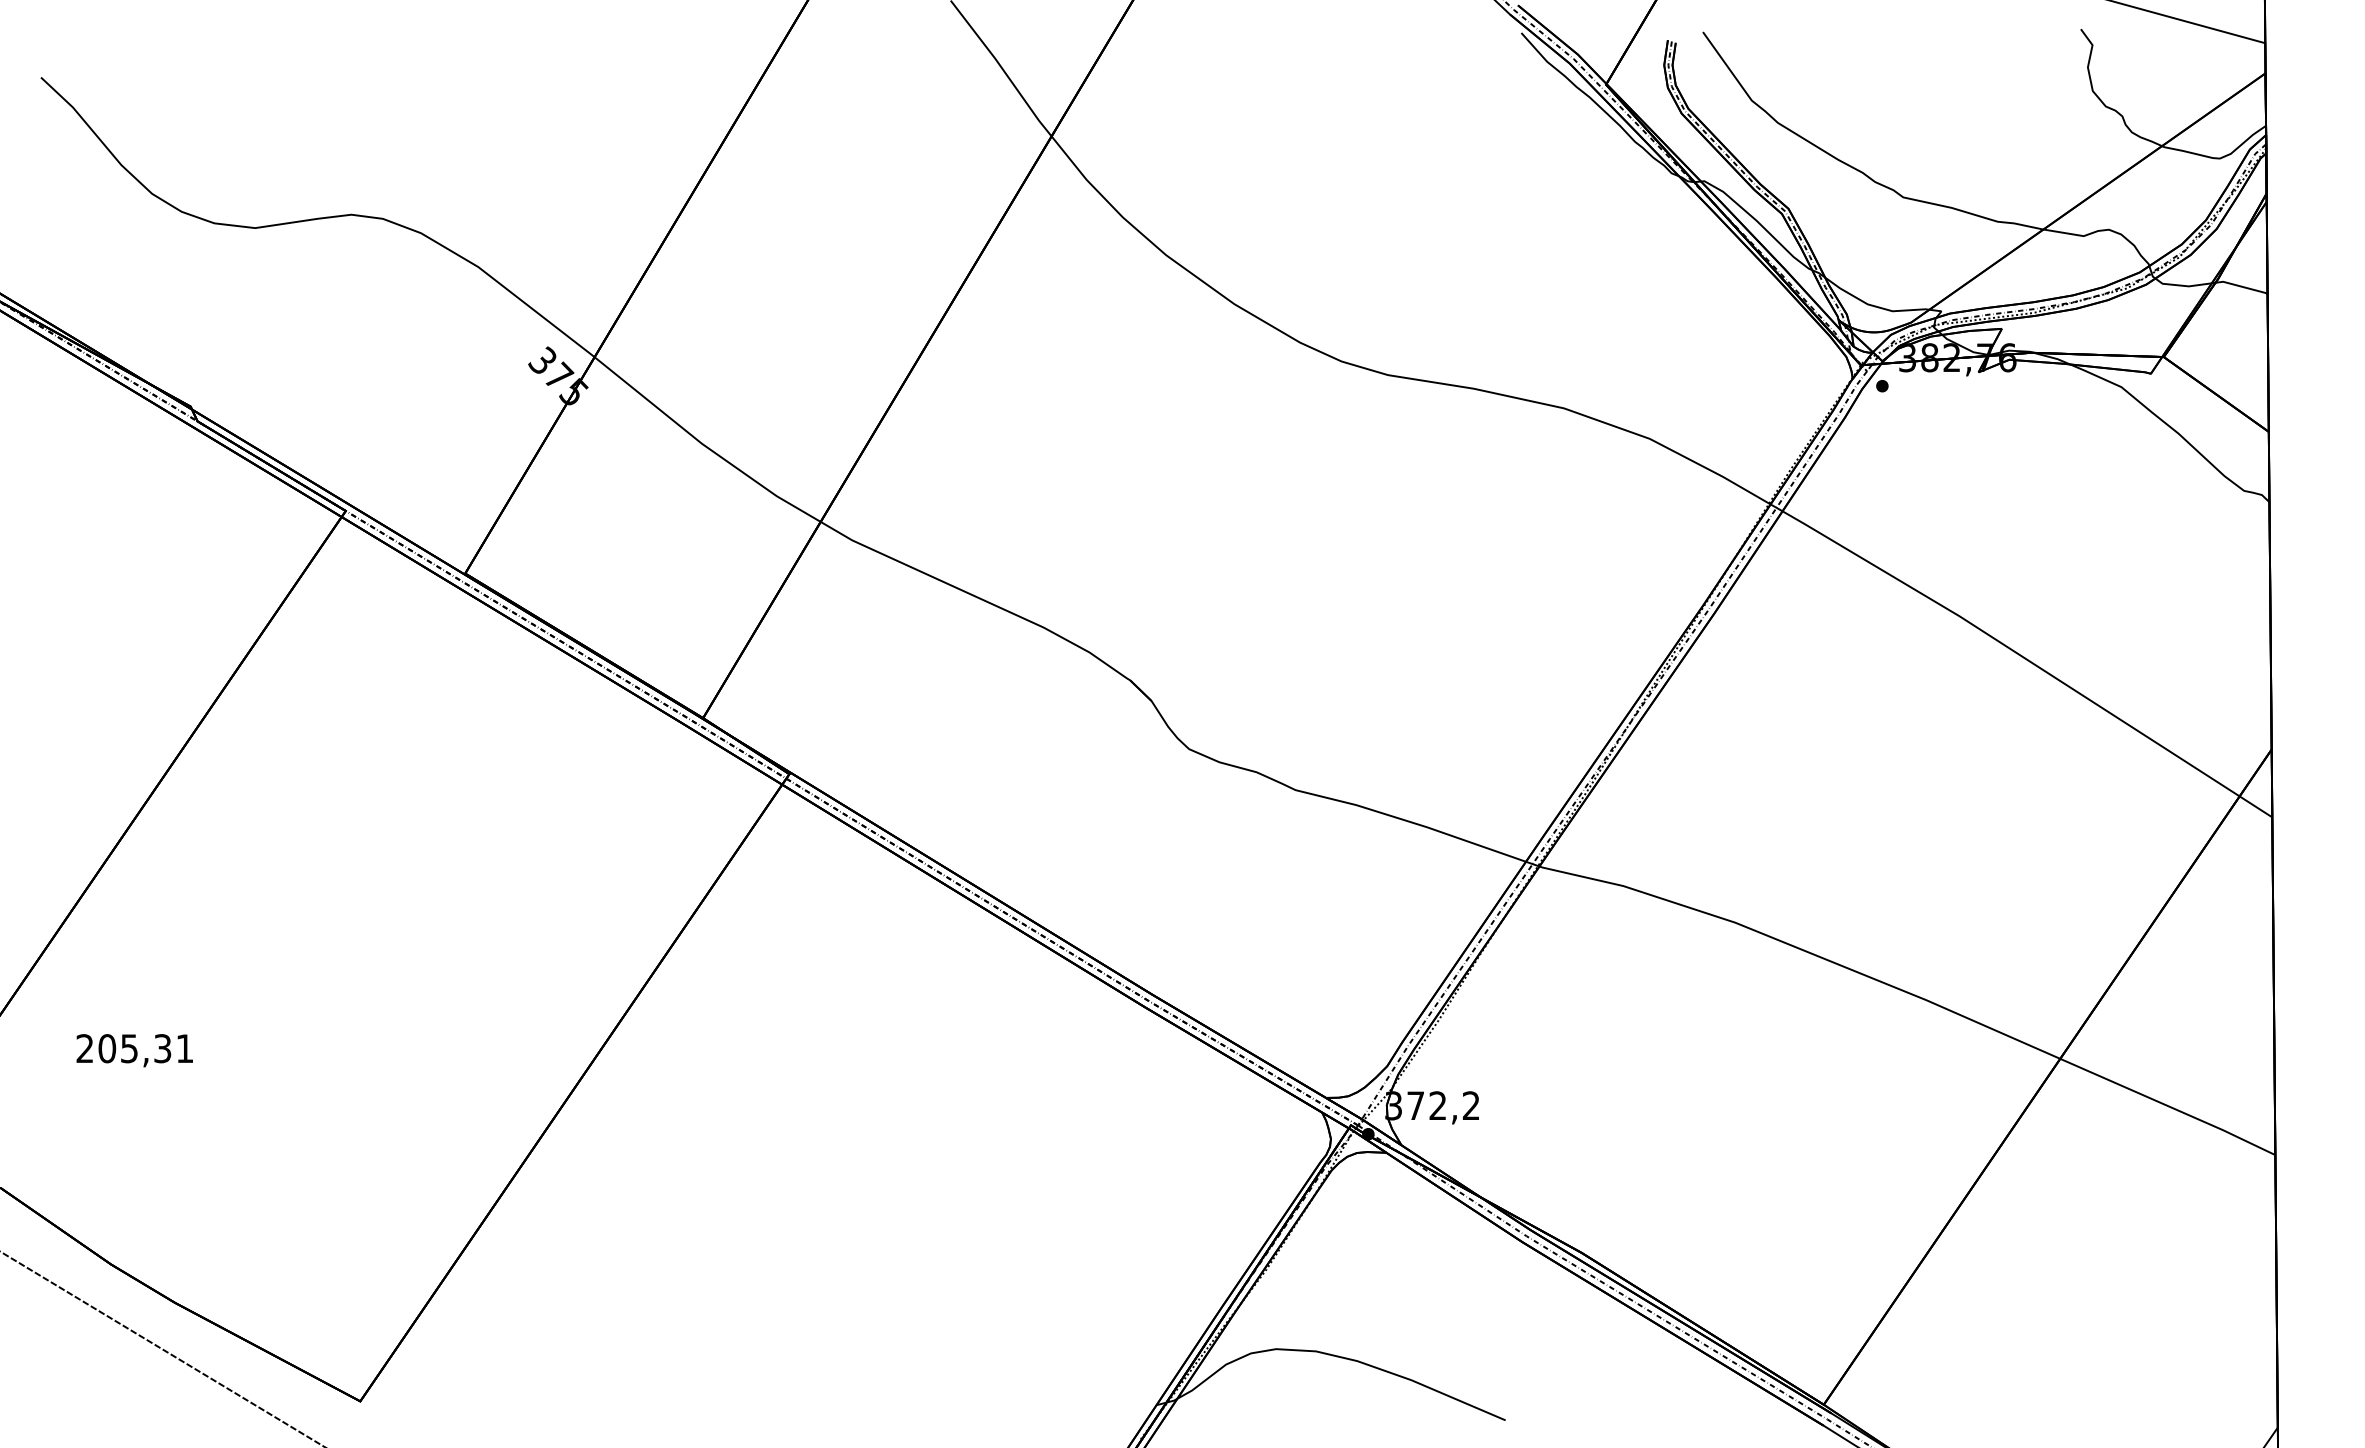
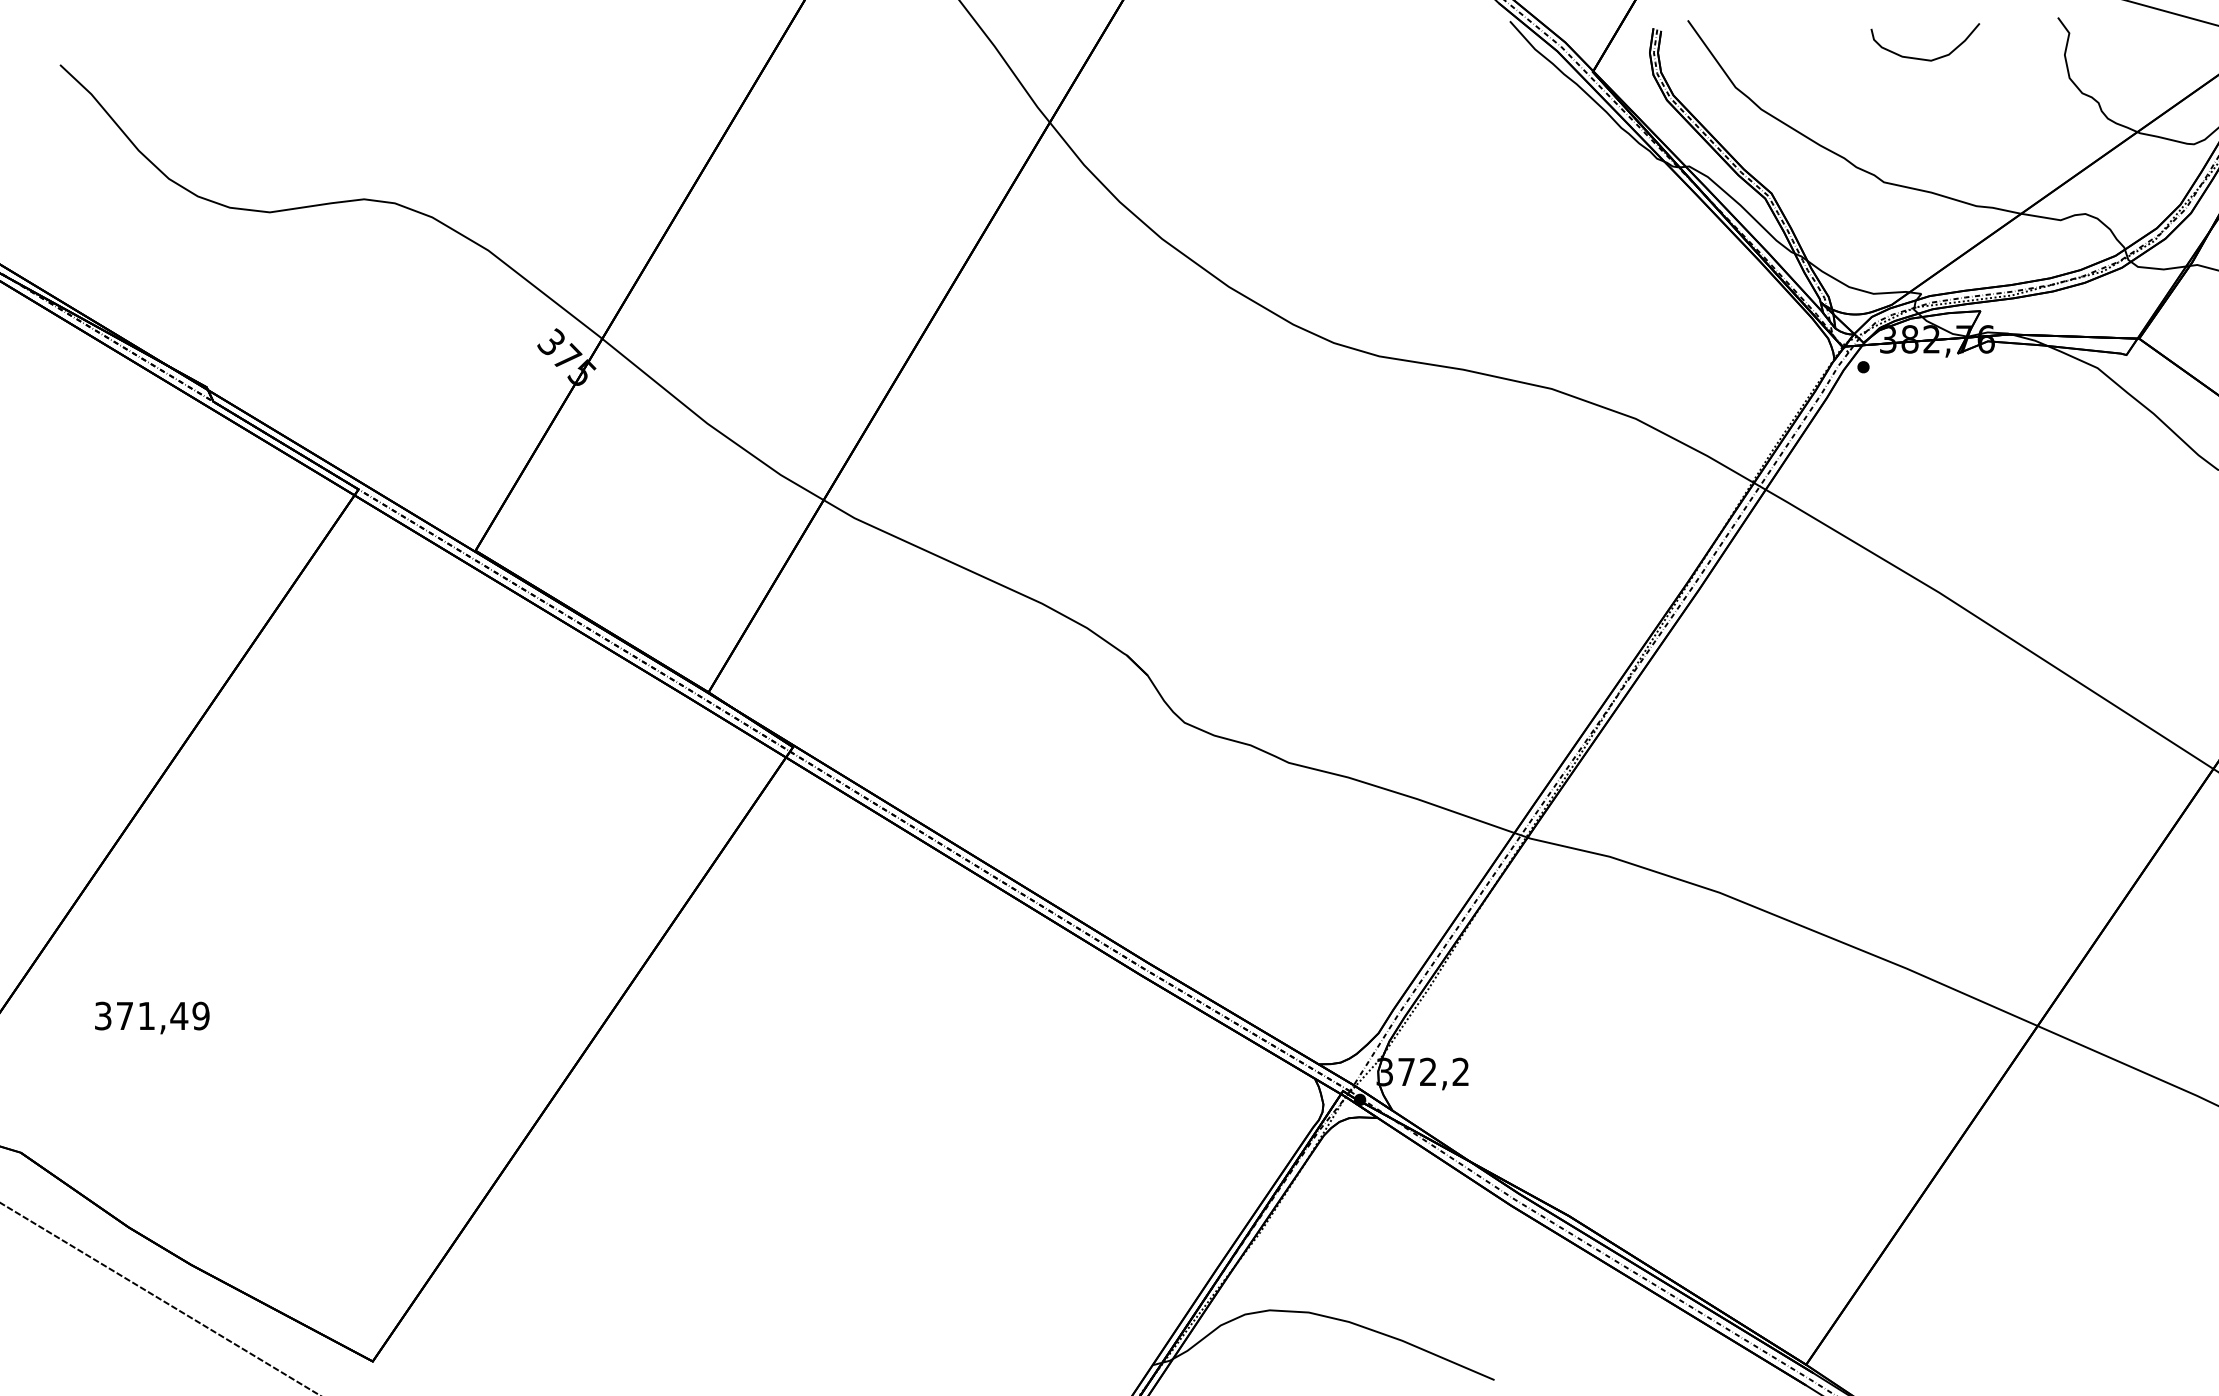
curve: (1940, 70) -> (1920, 58), added
text: (134, 1048) -> (151, 1015), 205,31 -> 371,49

